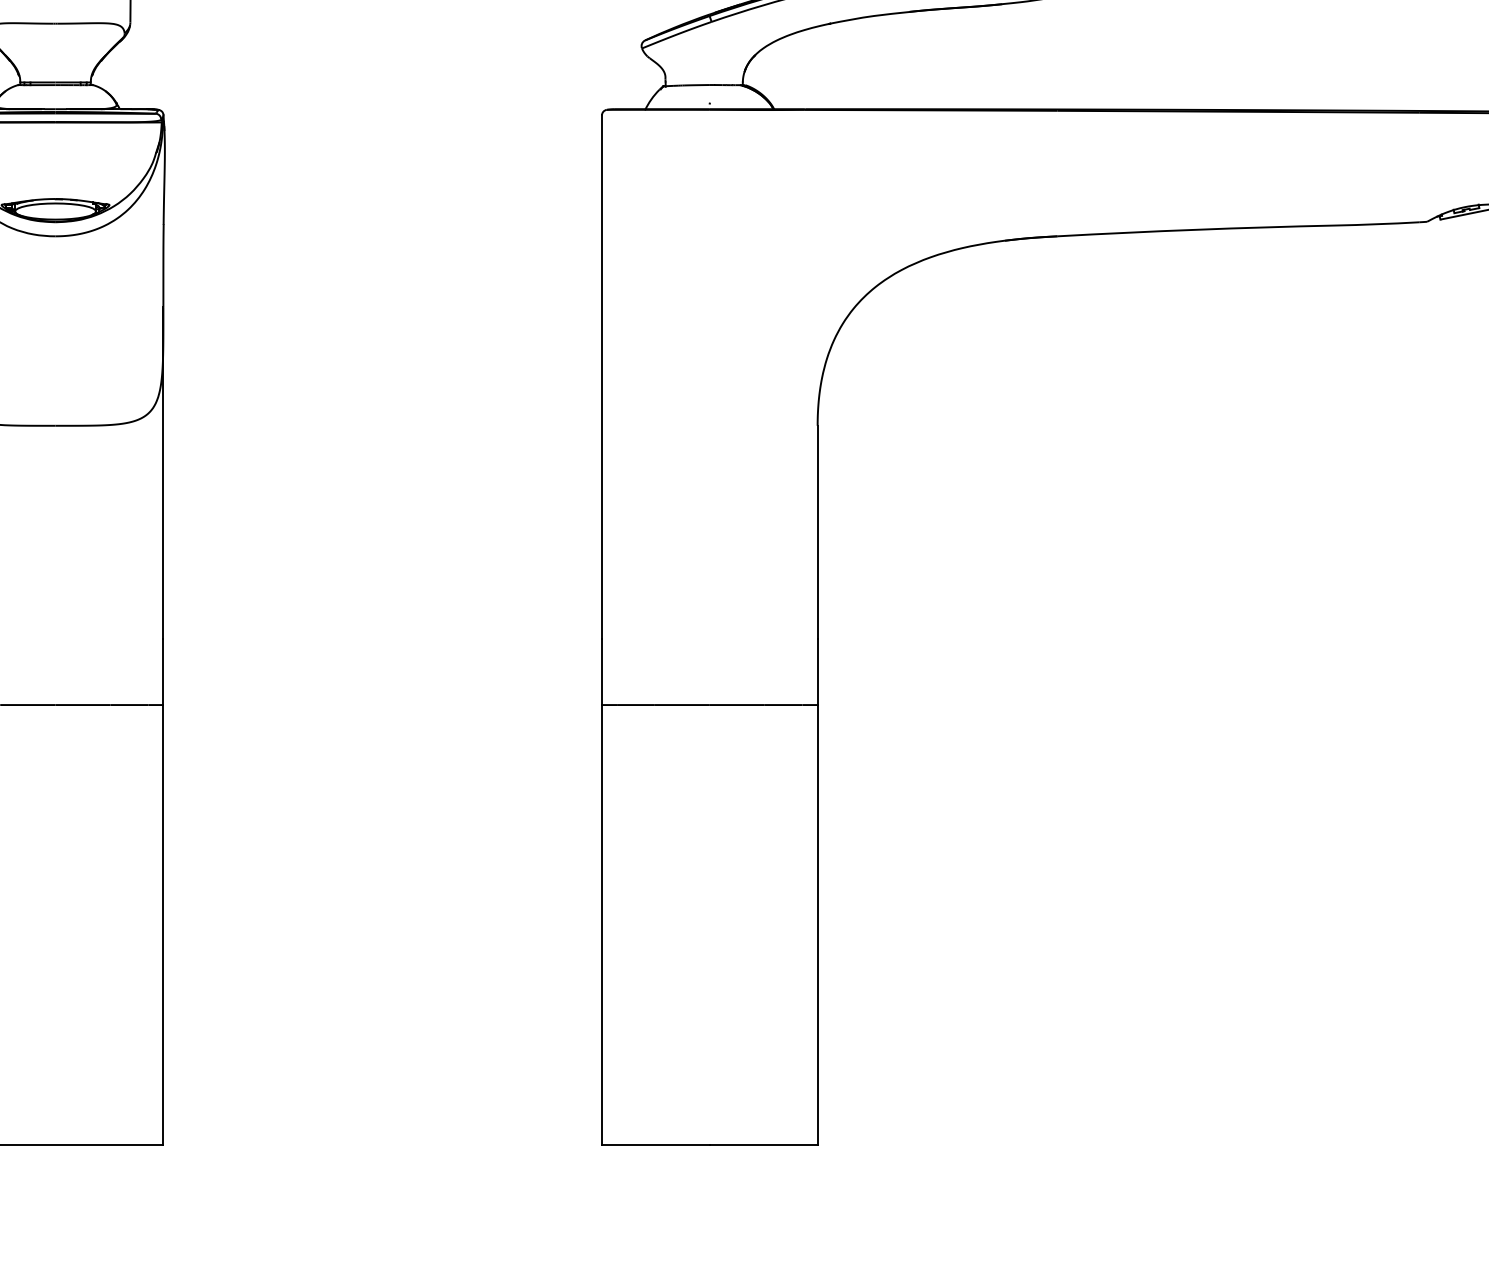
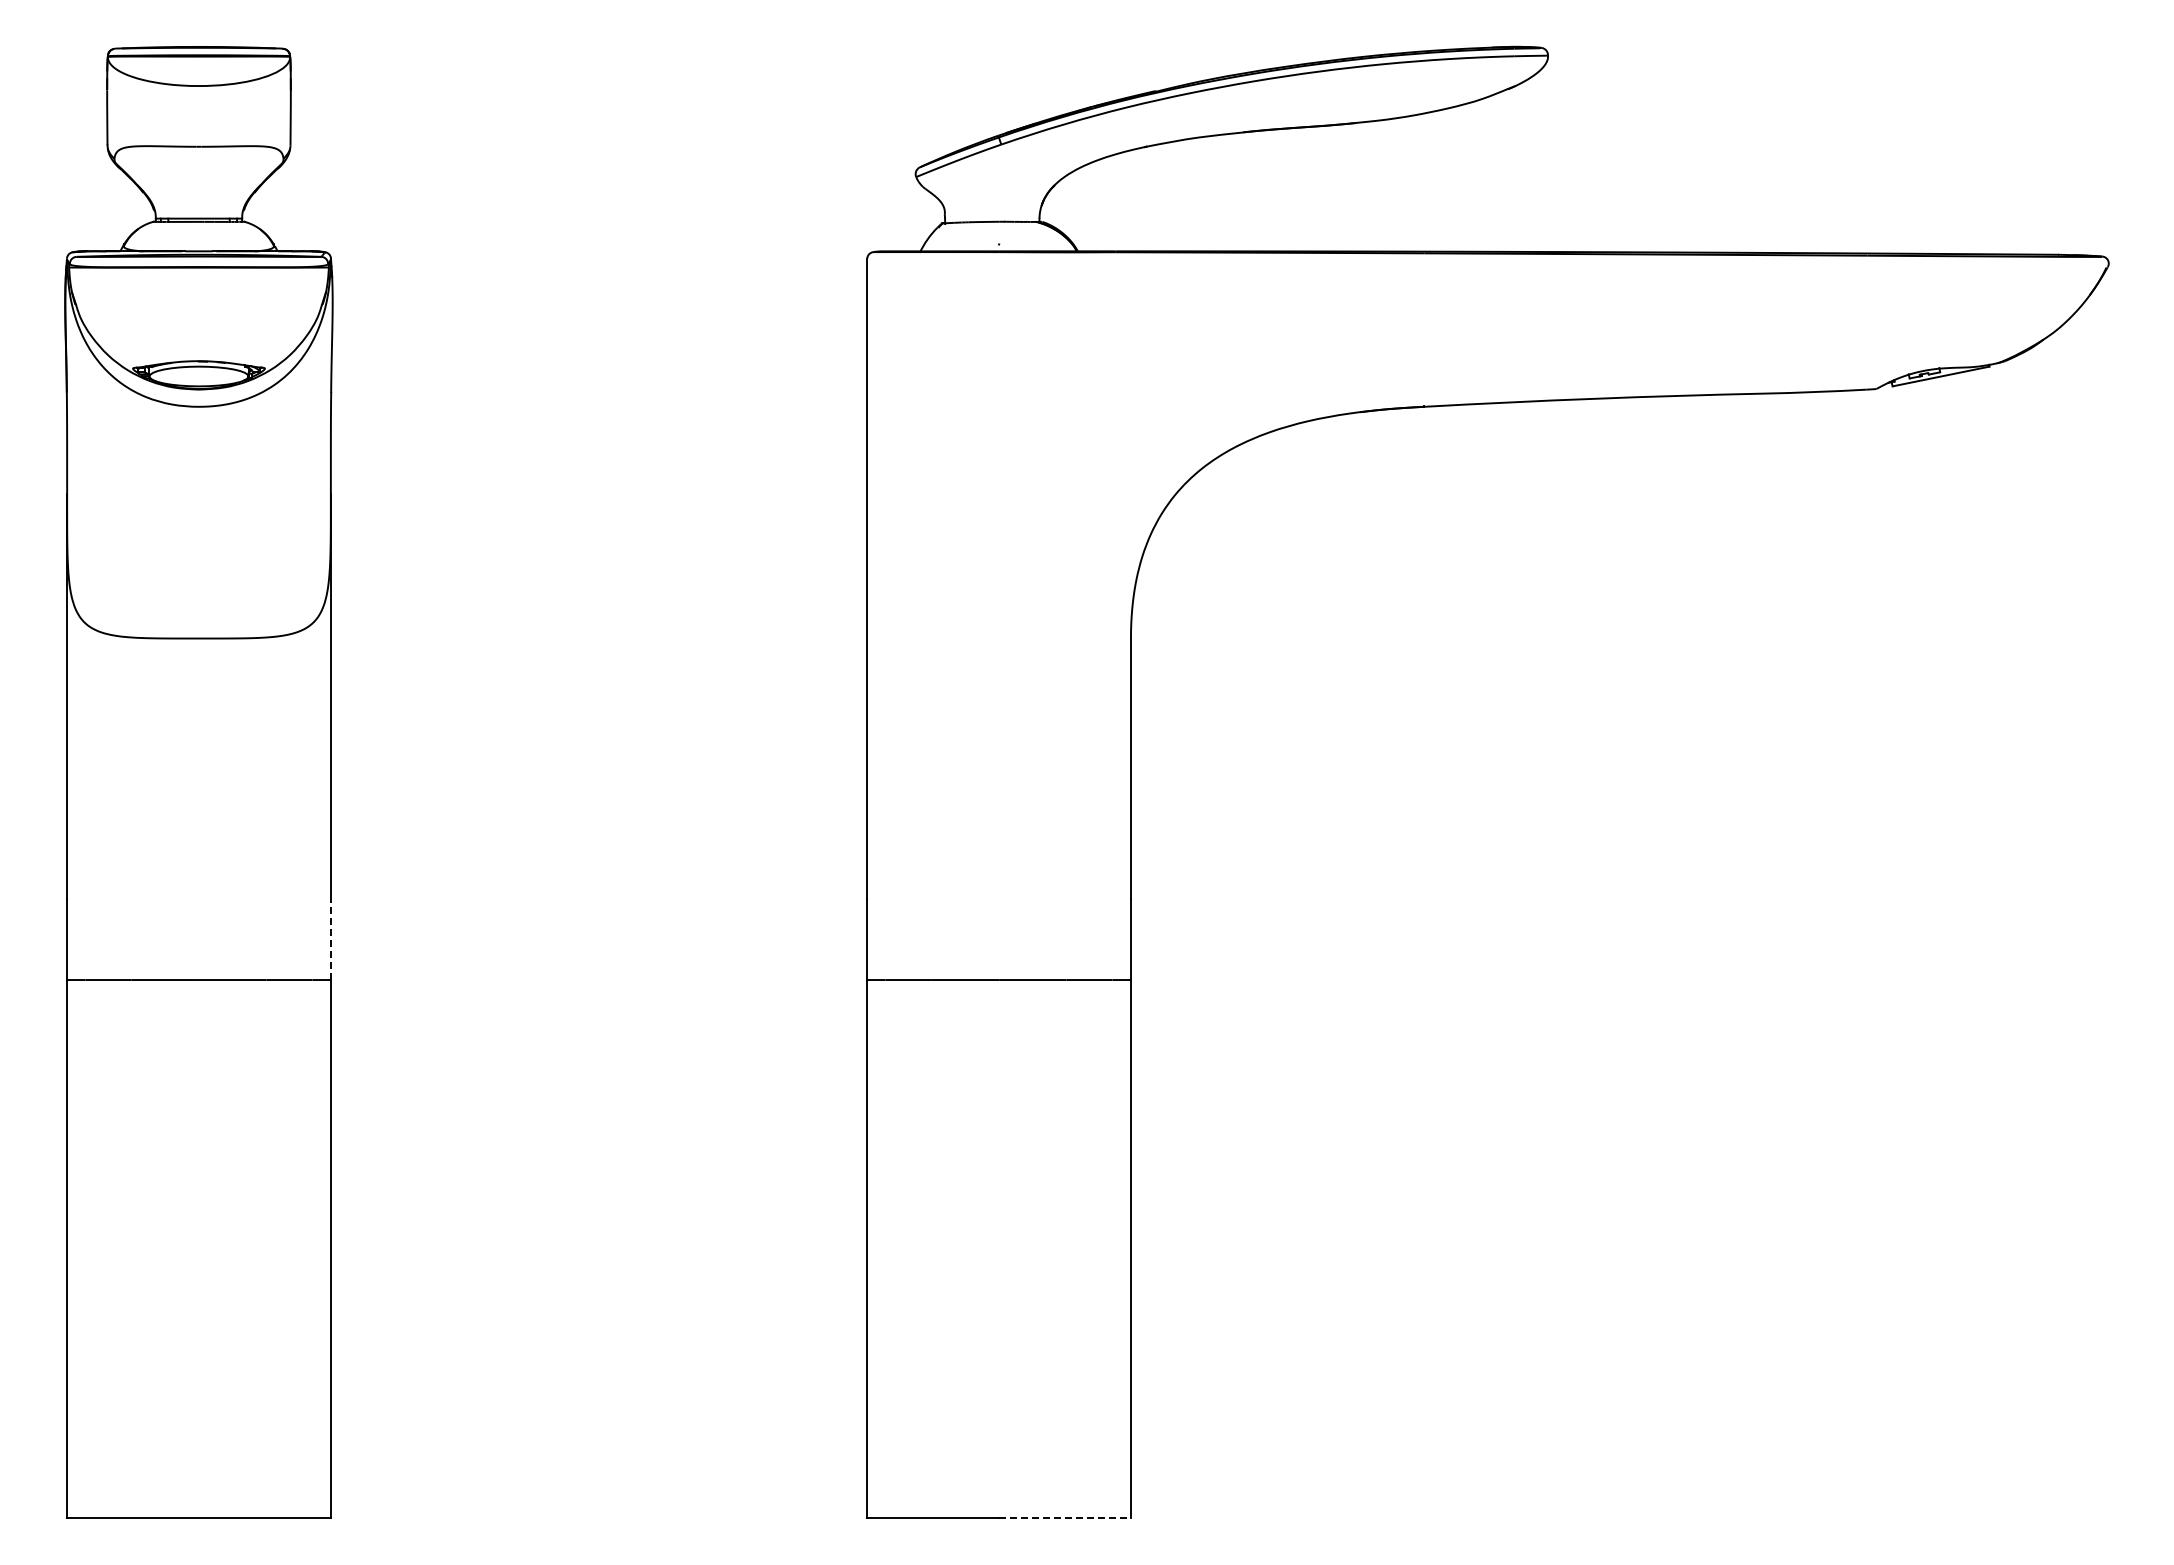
line: (163, 671) -> (330, 939), solid -> dashed
line: (764, 1145) -> (1065, 1518), solid -> dashed

